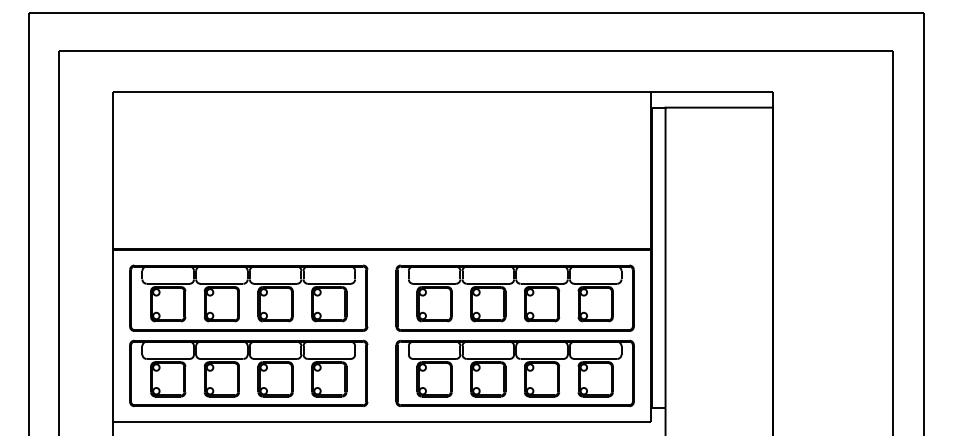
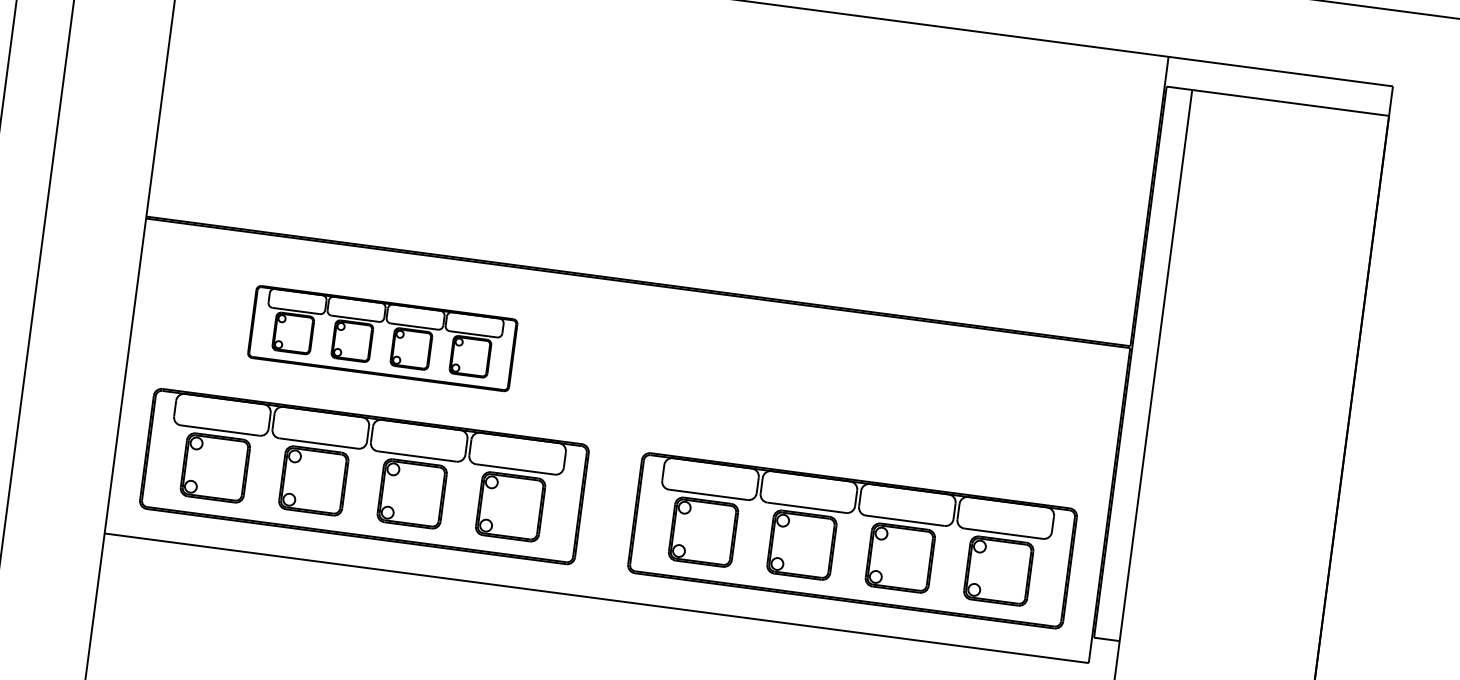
part: (248, 297) -> (382, 337), size x0.6
part: (514, 297) -> (869, 401), removed

